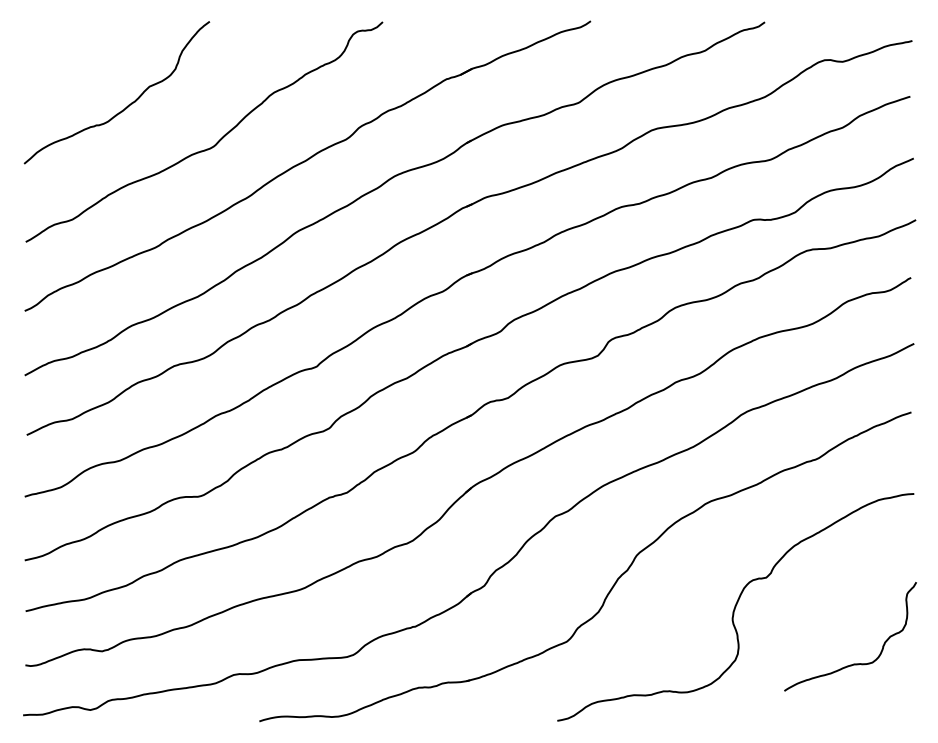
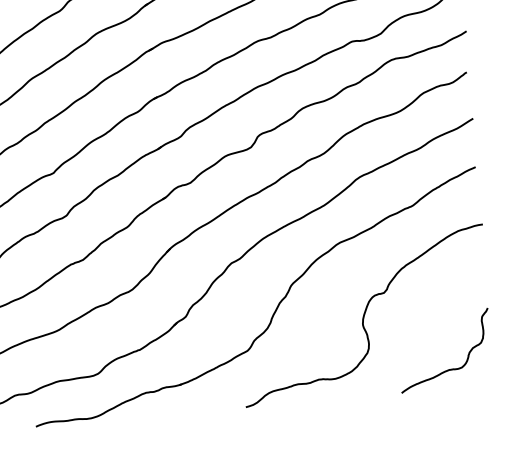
curve: (853, 663) -> (448, 369), moved

